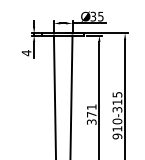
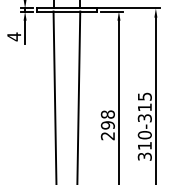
text: (91, 114) -> (107, 125), 371 -> 298
text: (117, 136) -> (144, 156), 910-315 -> 310-315

